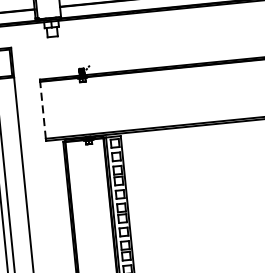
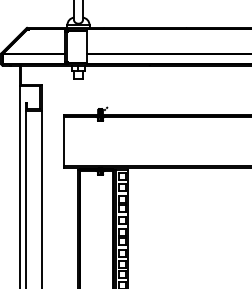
line: (42, 110) -> (63, 141), dashed -> solid

